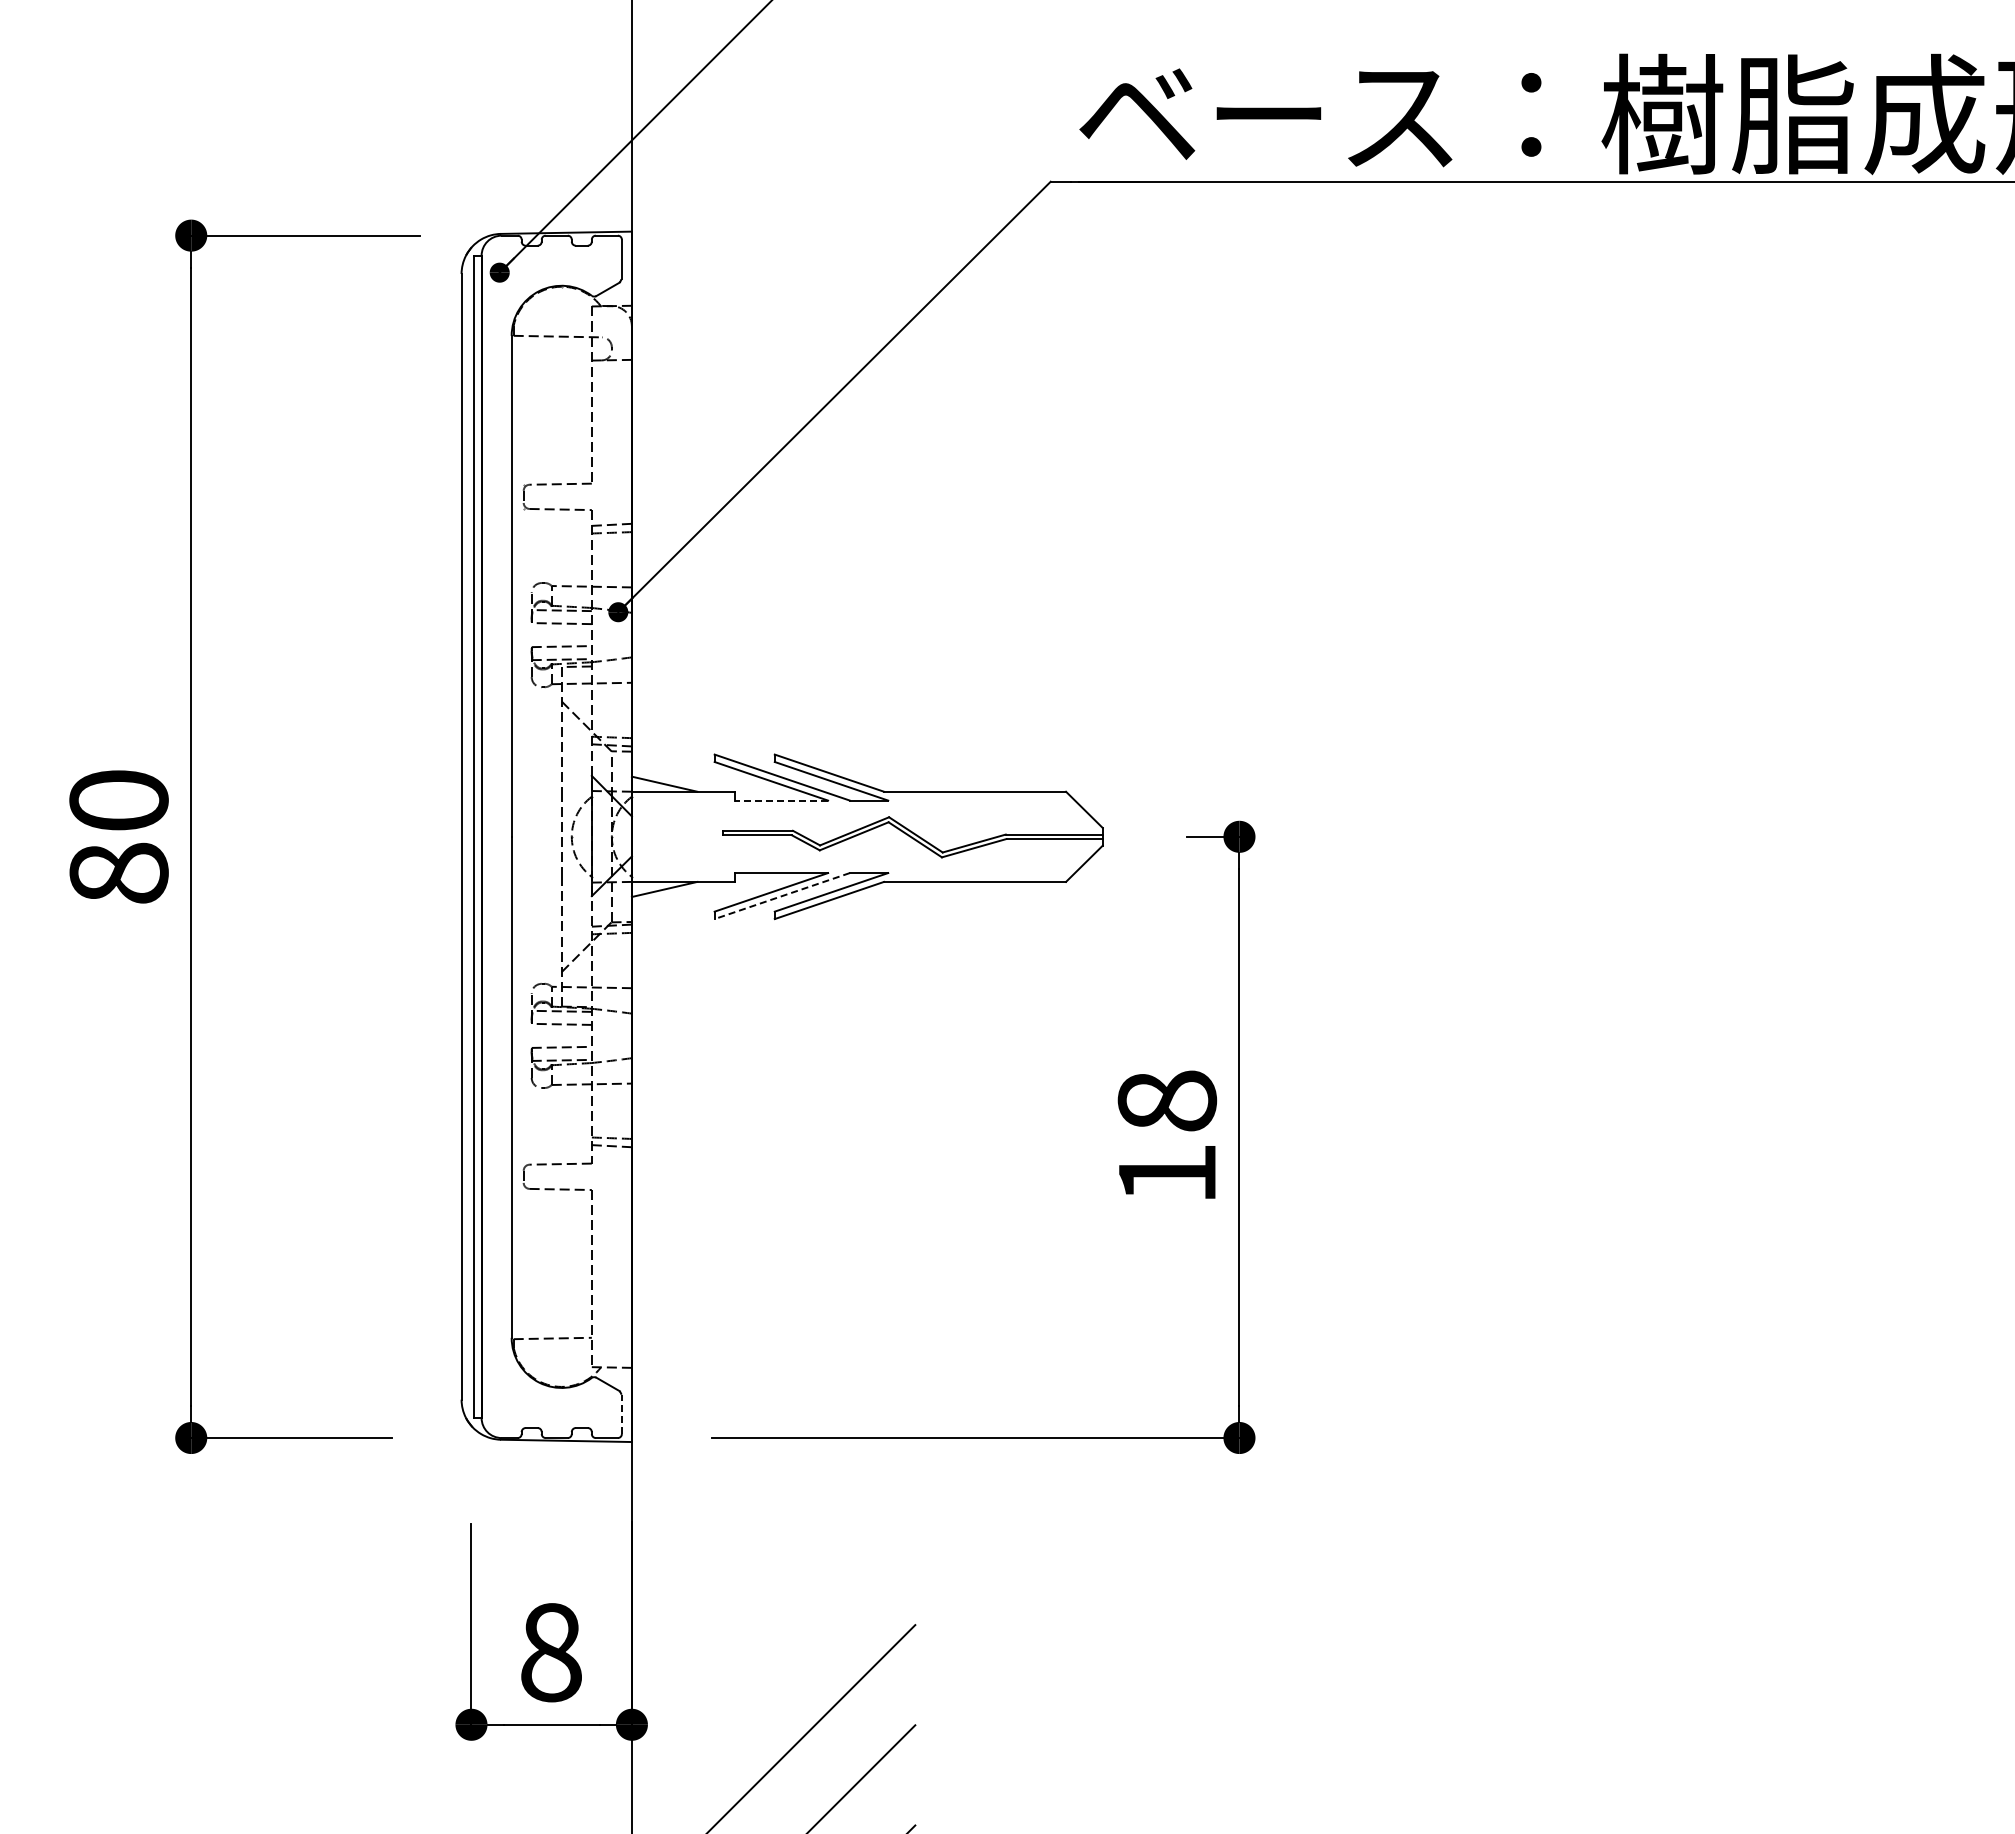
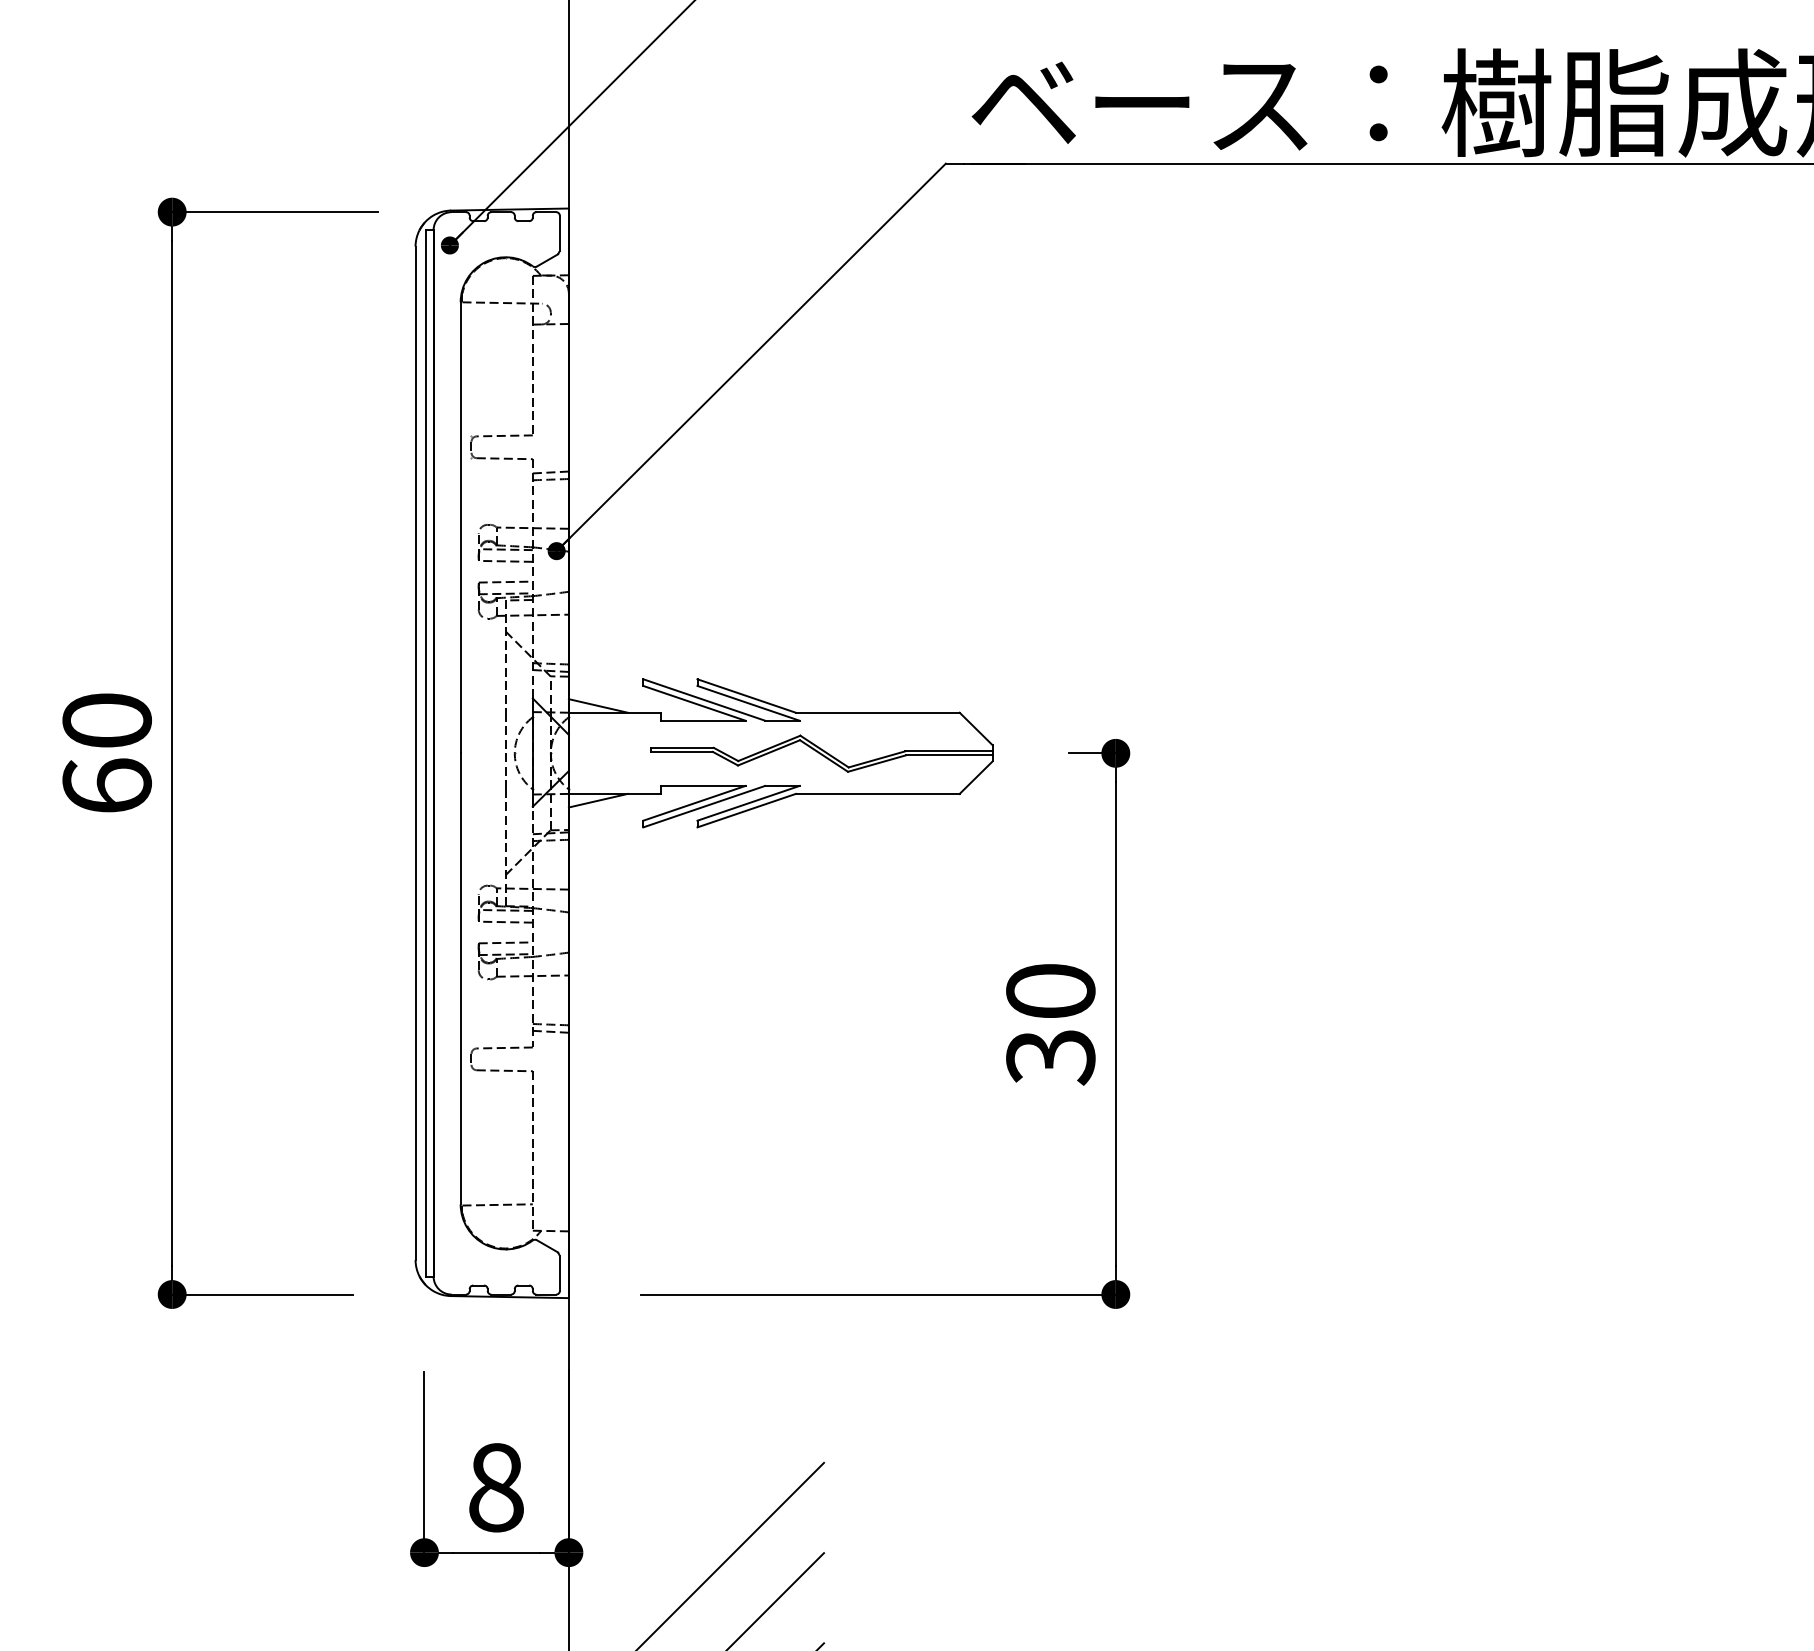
line: (781, 800) -> (703, 720), dashed -> solid
text: (118, 872) -> (106, 785), 80 -> 60
line: (781, 896) -> (703, 807), dashed -> solid
text: (1167, 1138) -> (1051, 1024), 18 -> 30
line: (621, 1414) -> (559, 1273), dashed -> solid

